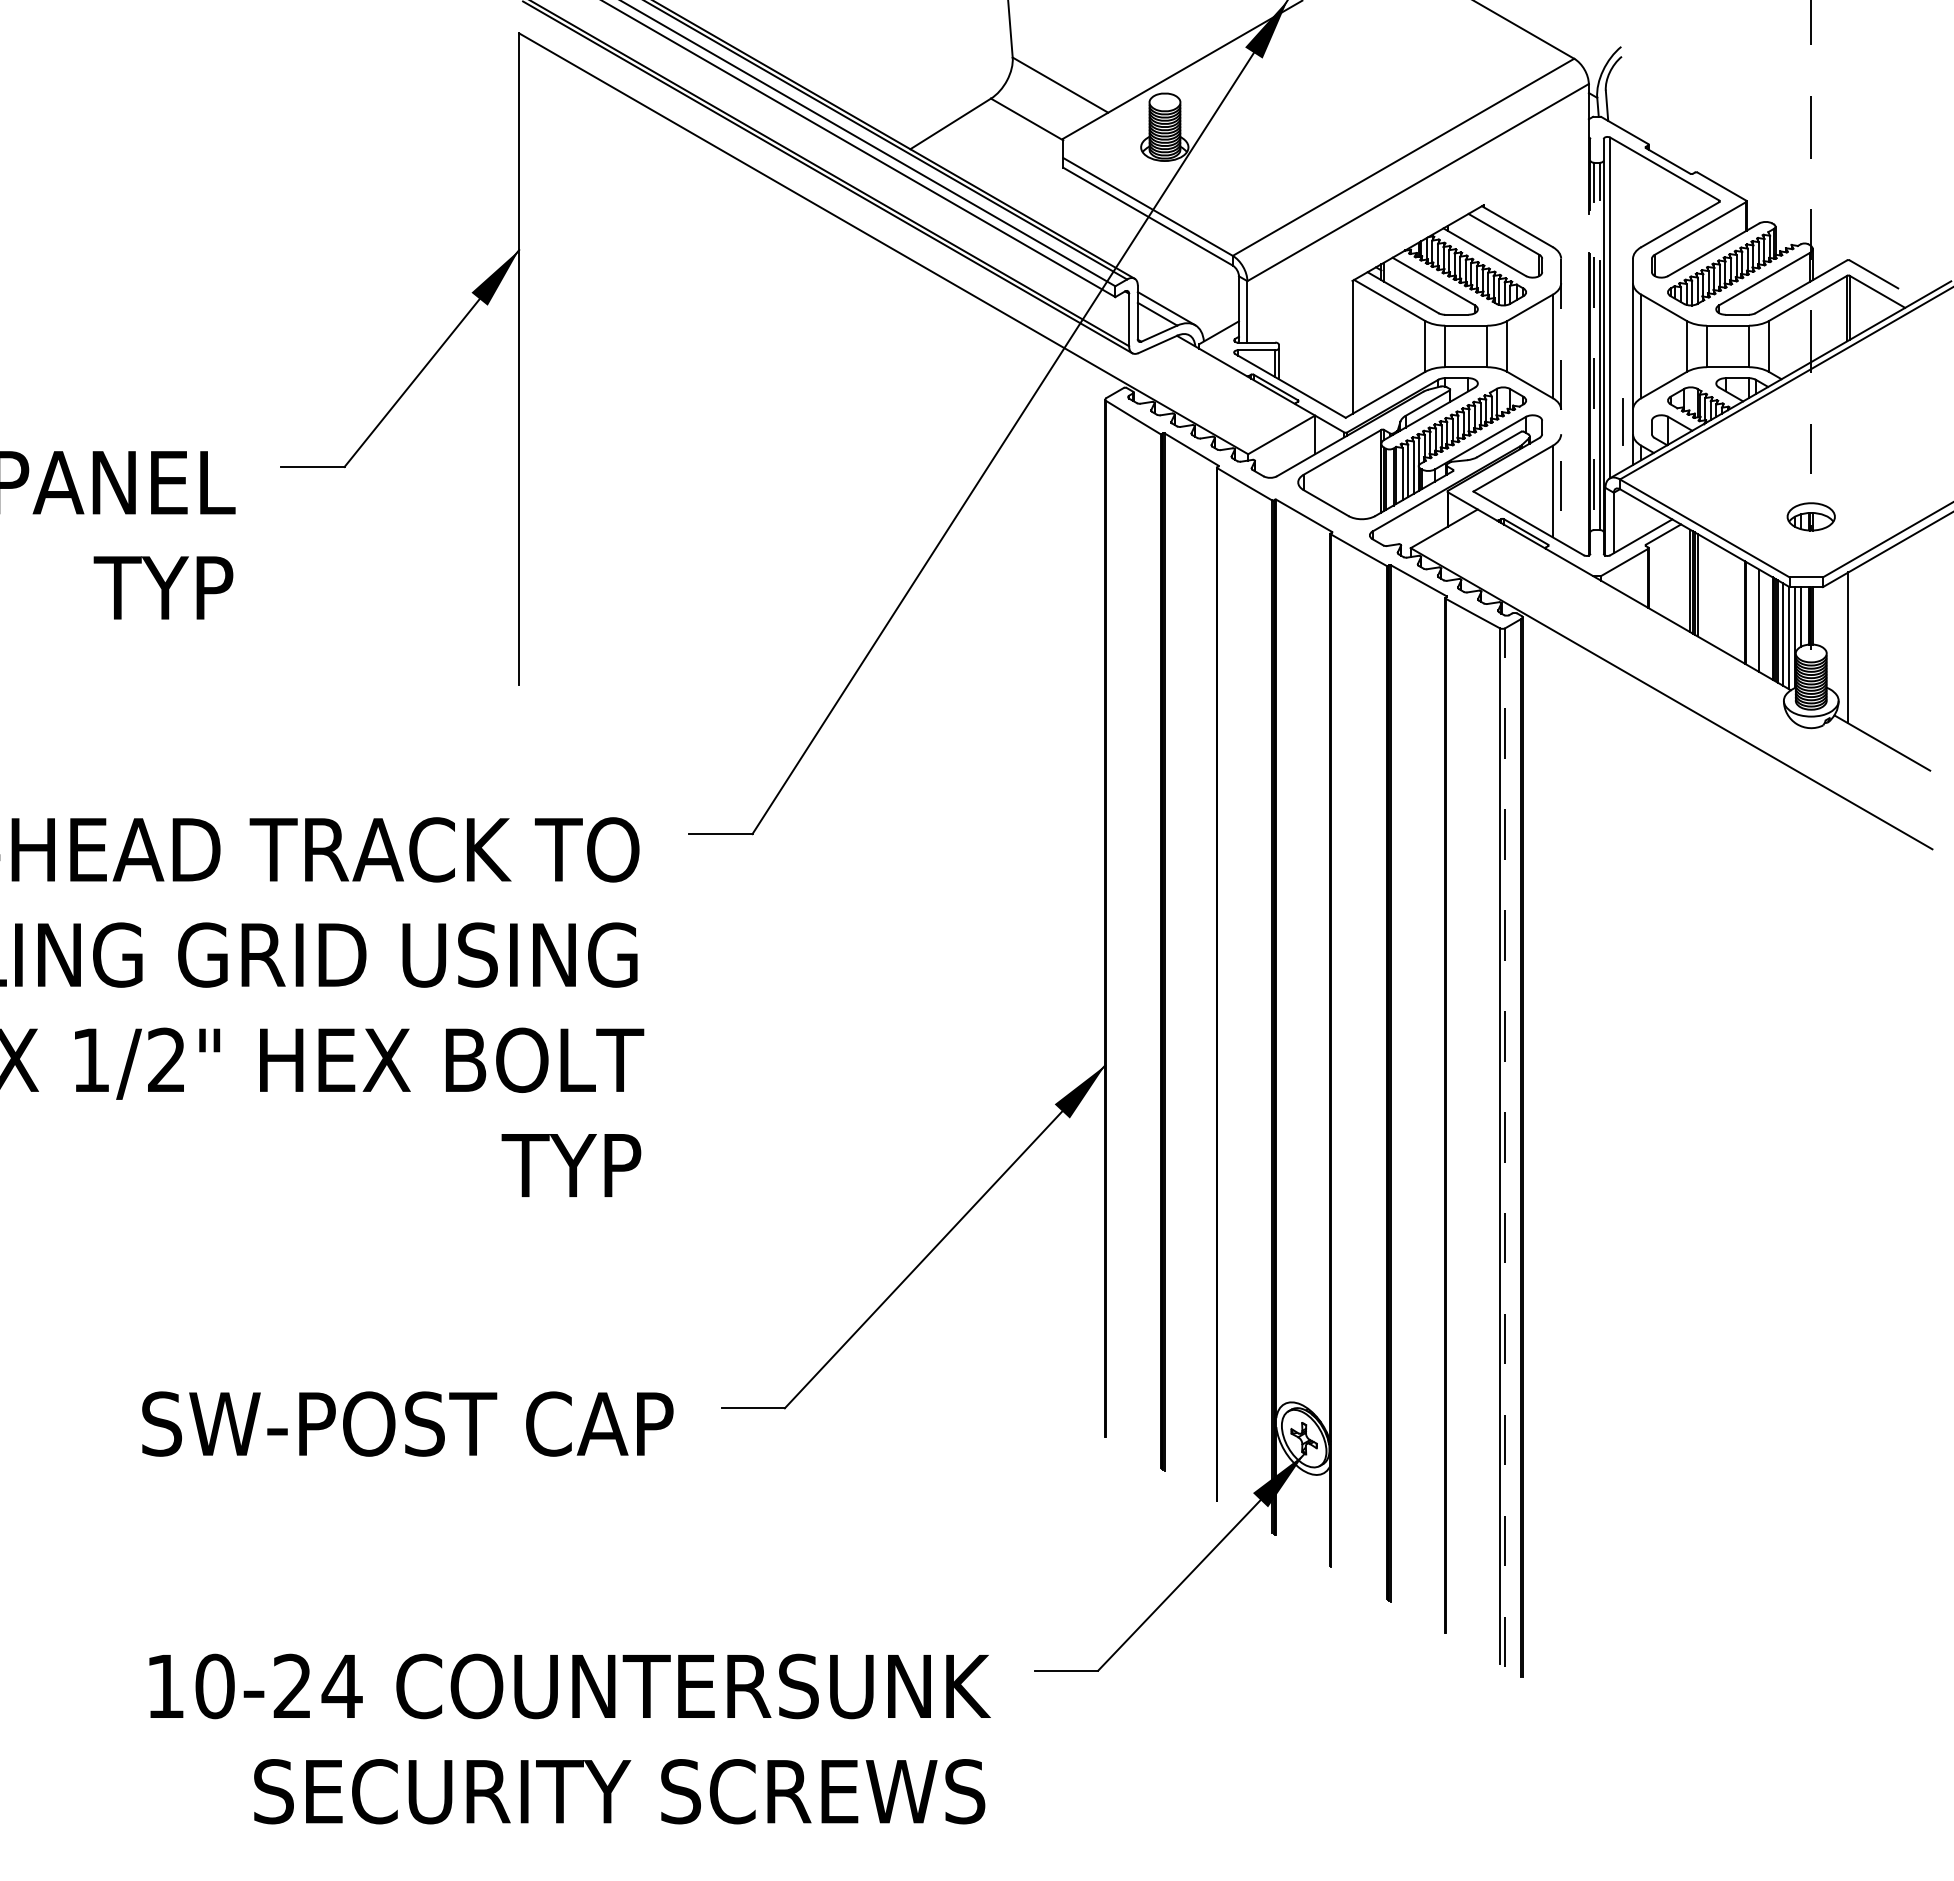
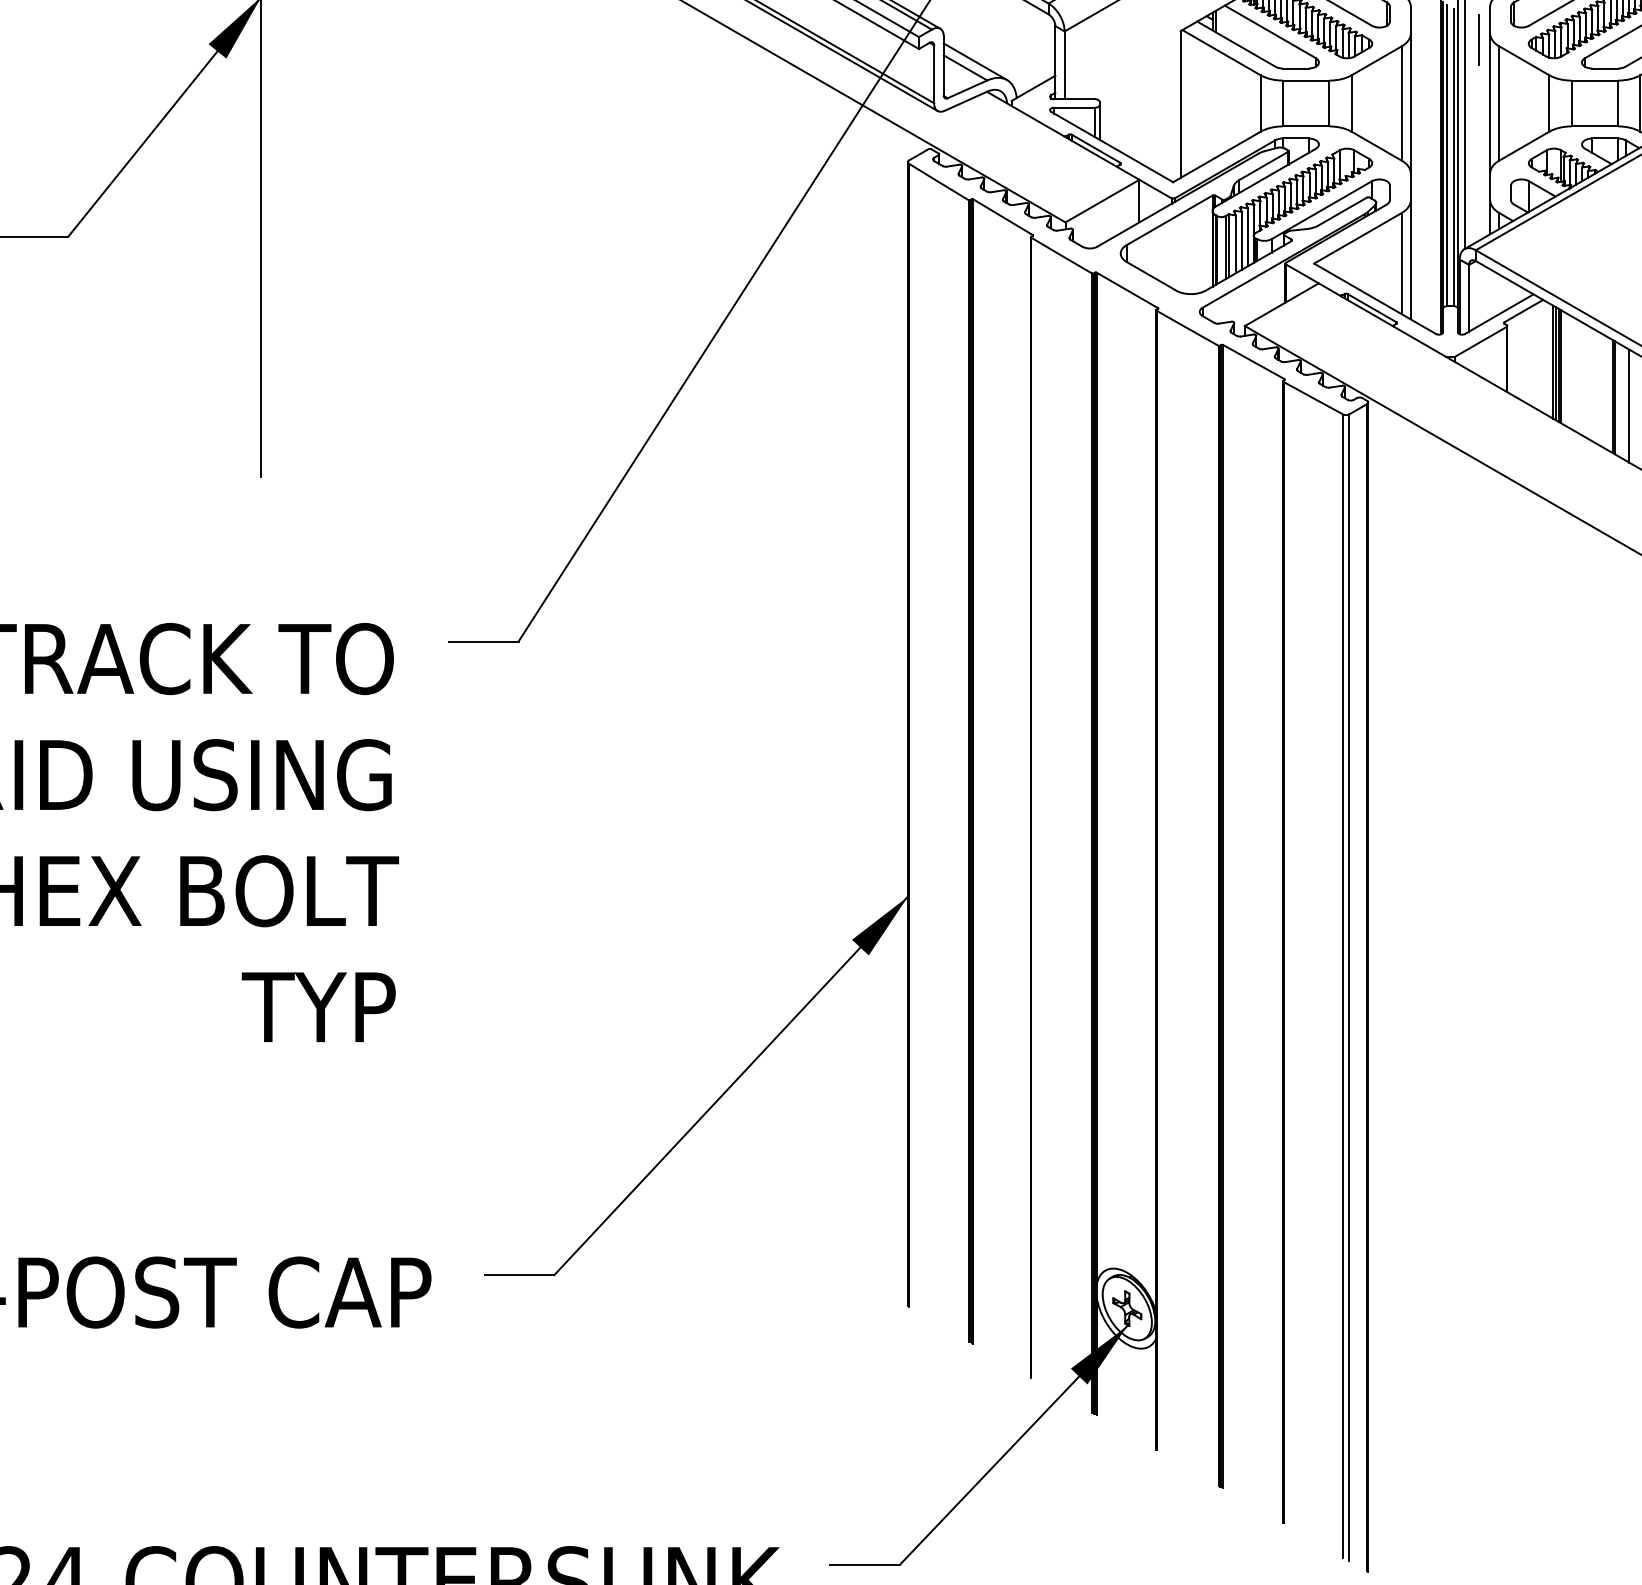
line: (1594, 393) -> (1447, 155), dashed -> solid
line: (1561, 400) -> (1411, 163), dashed -> solid
line: (1622, 421) -> (1478, 39), moved
line: (1505, 1147) -> (1349, 987), dashed -> solid

